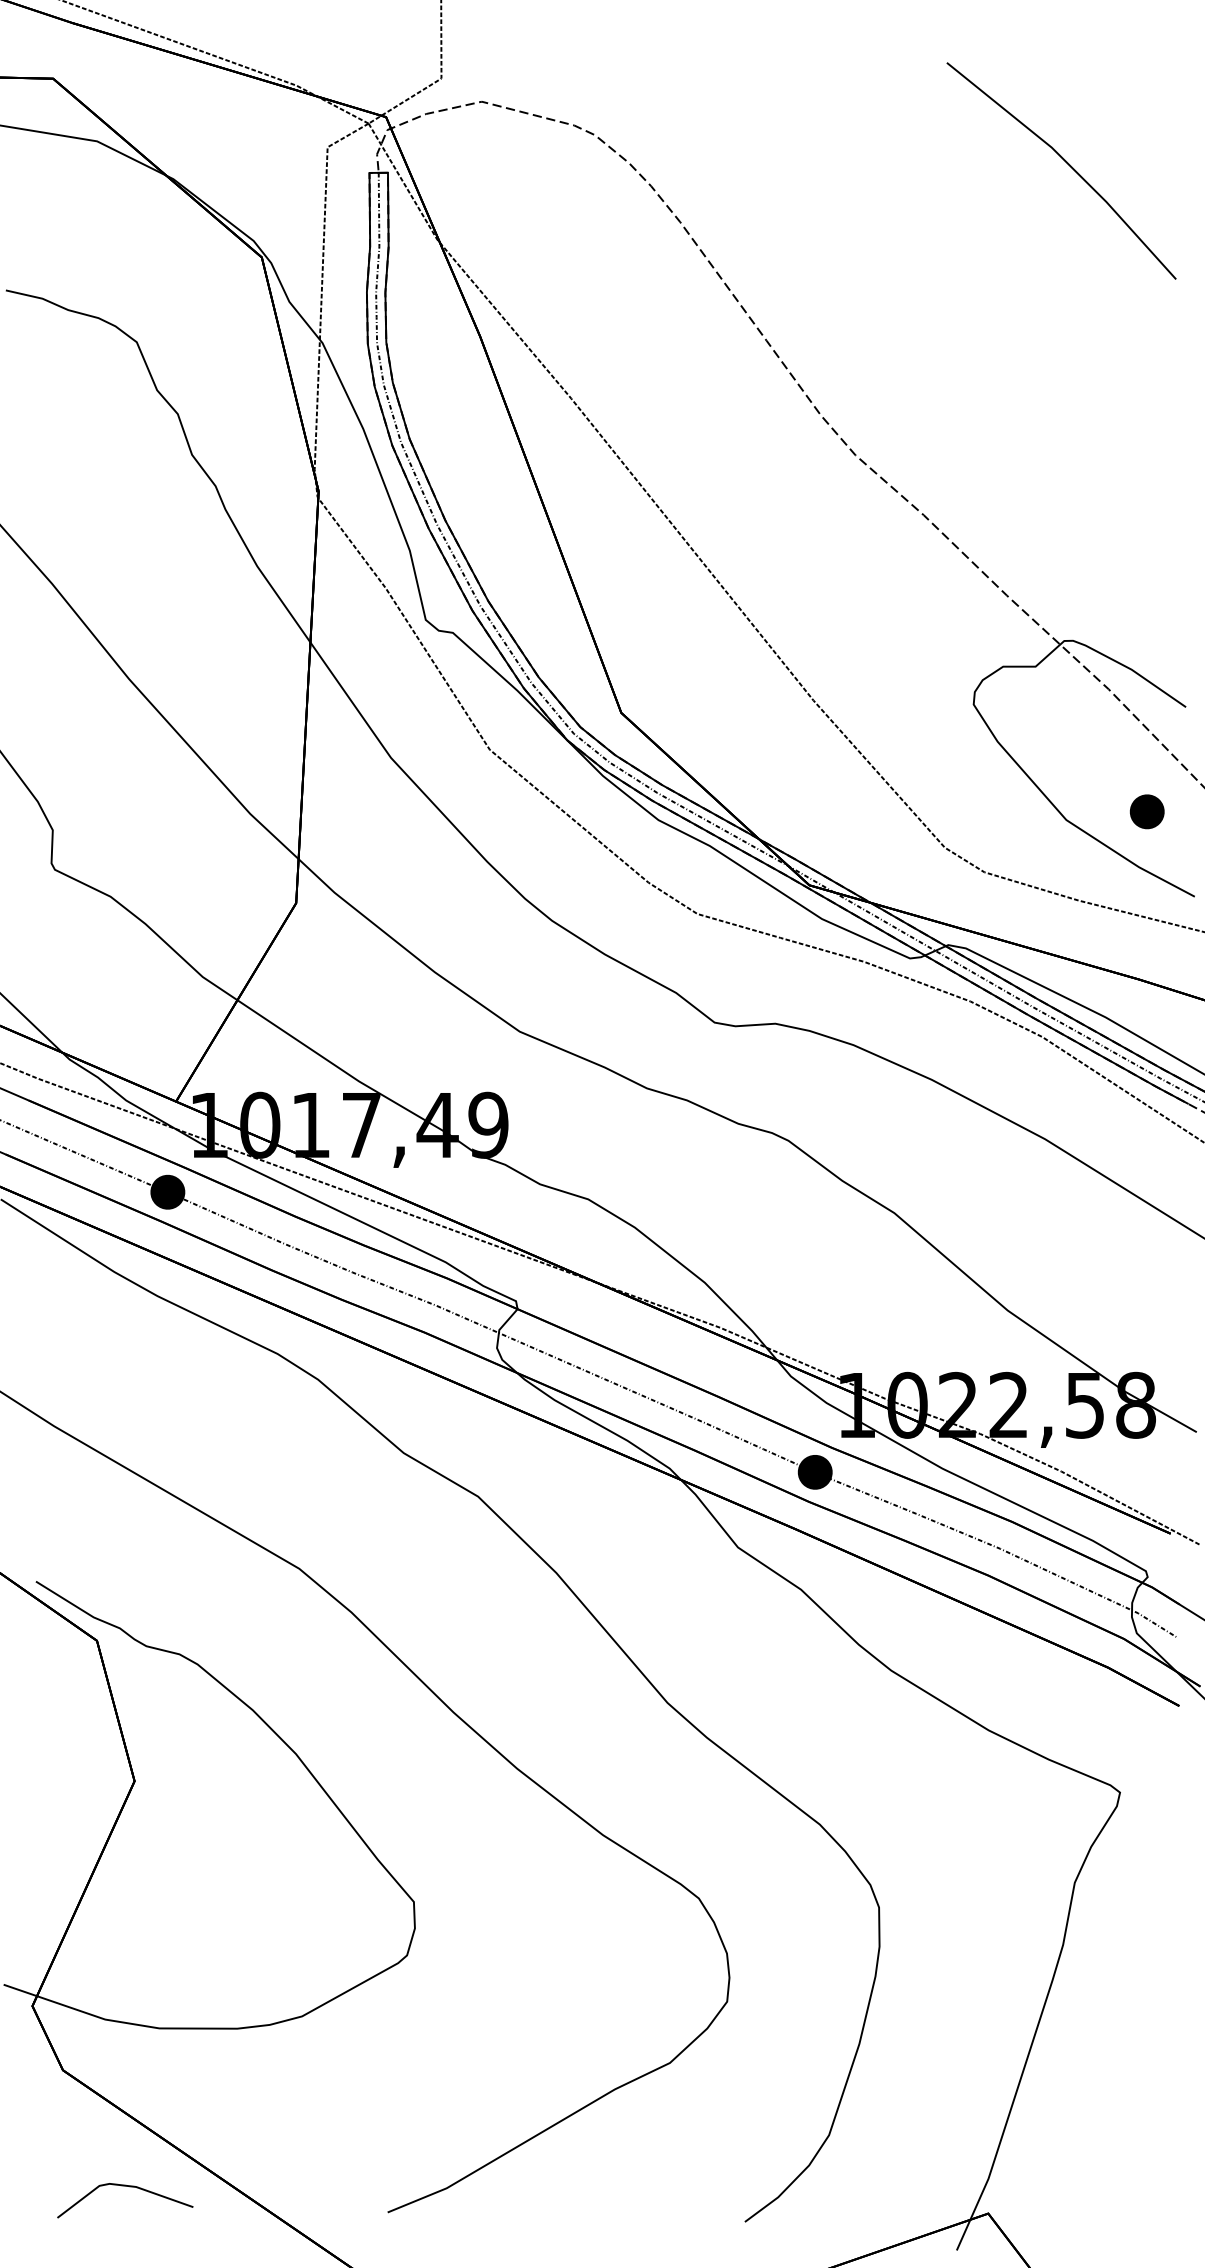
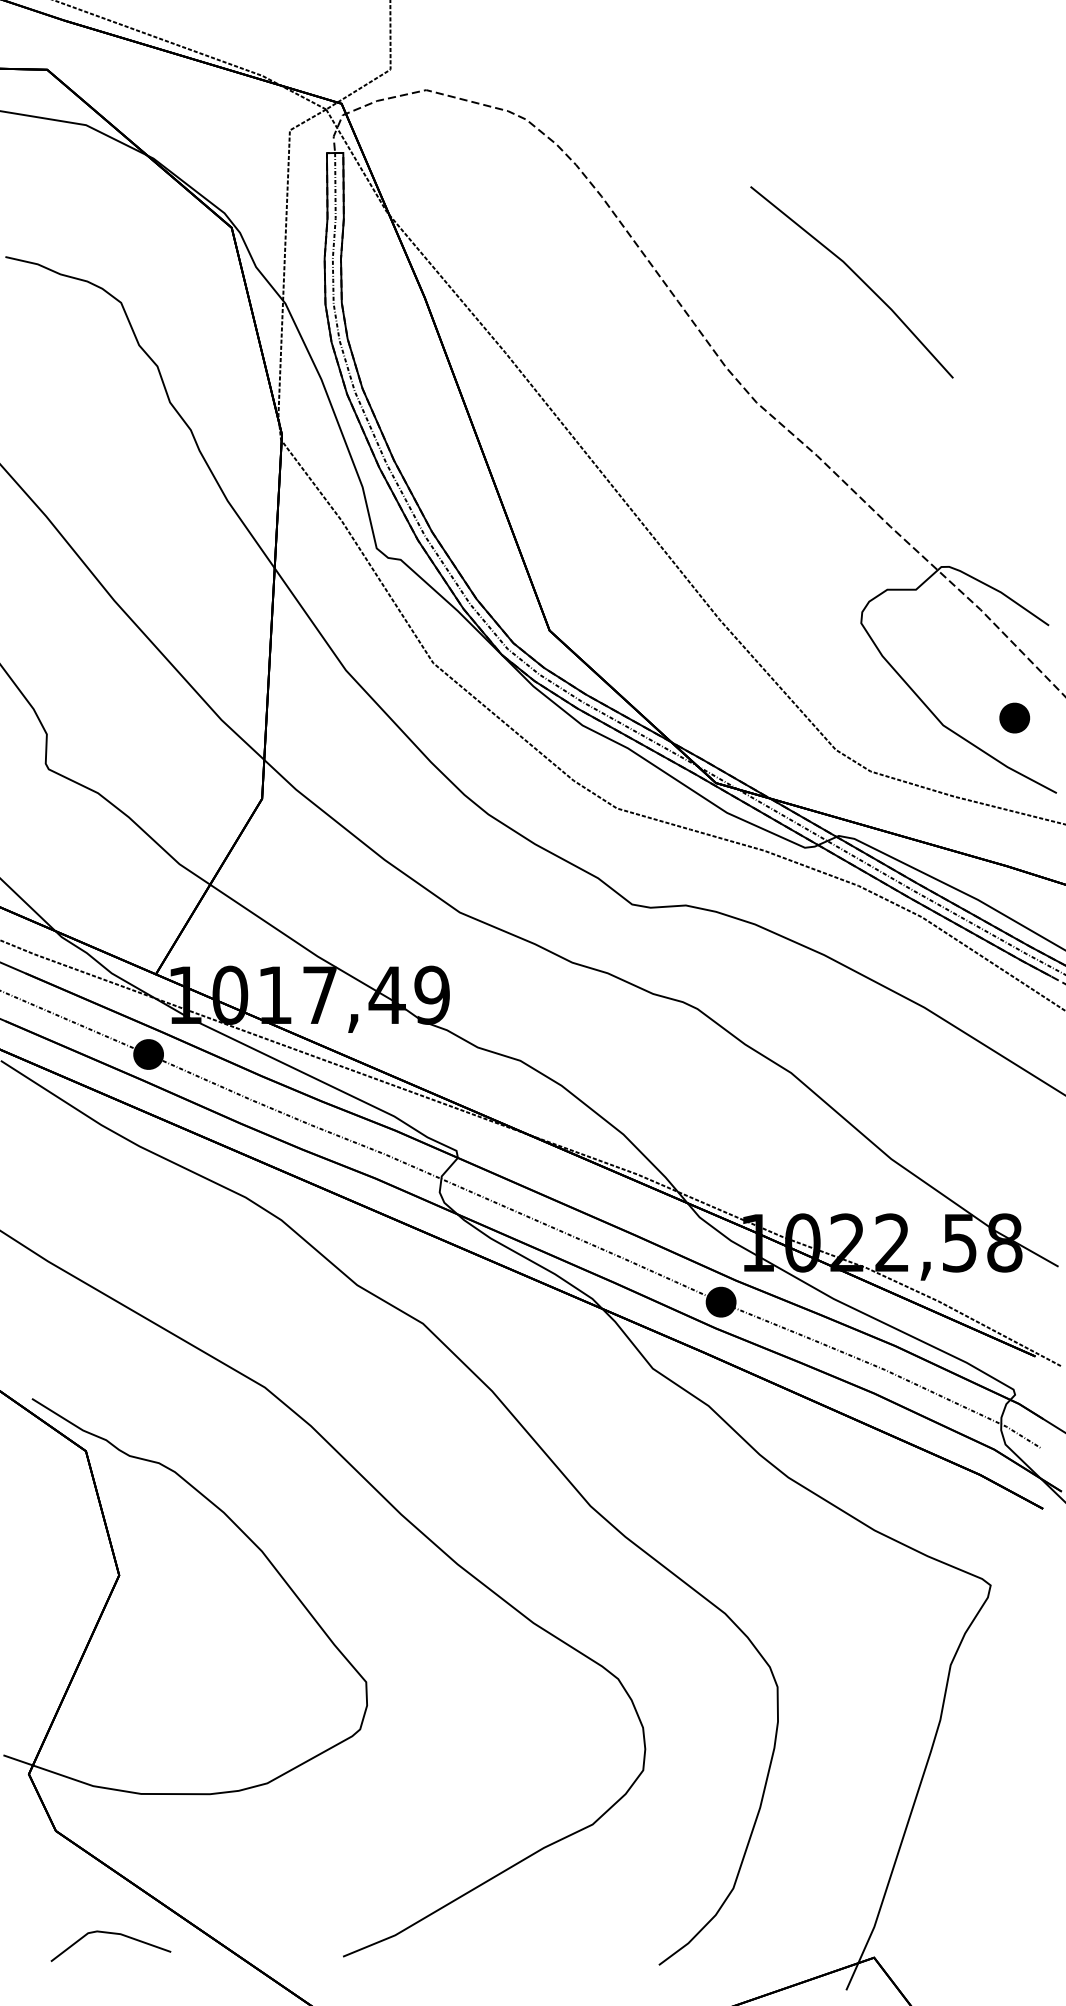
line: (1066, 164) -> (856, 276), moved

